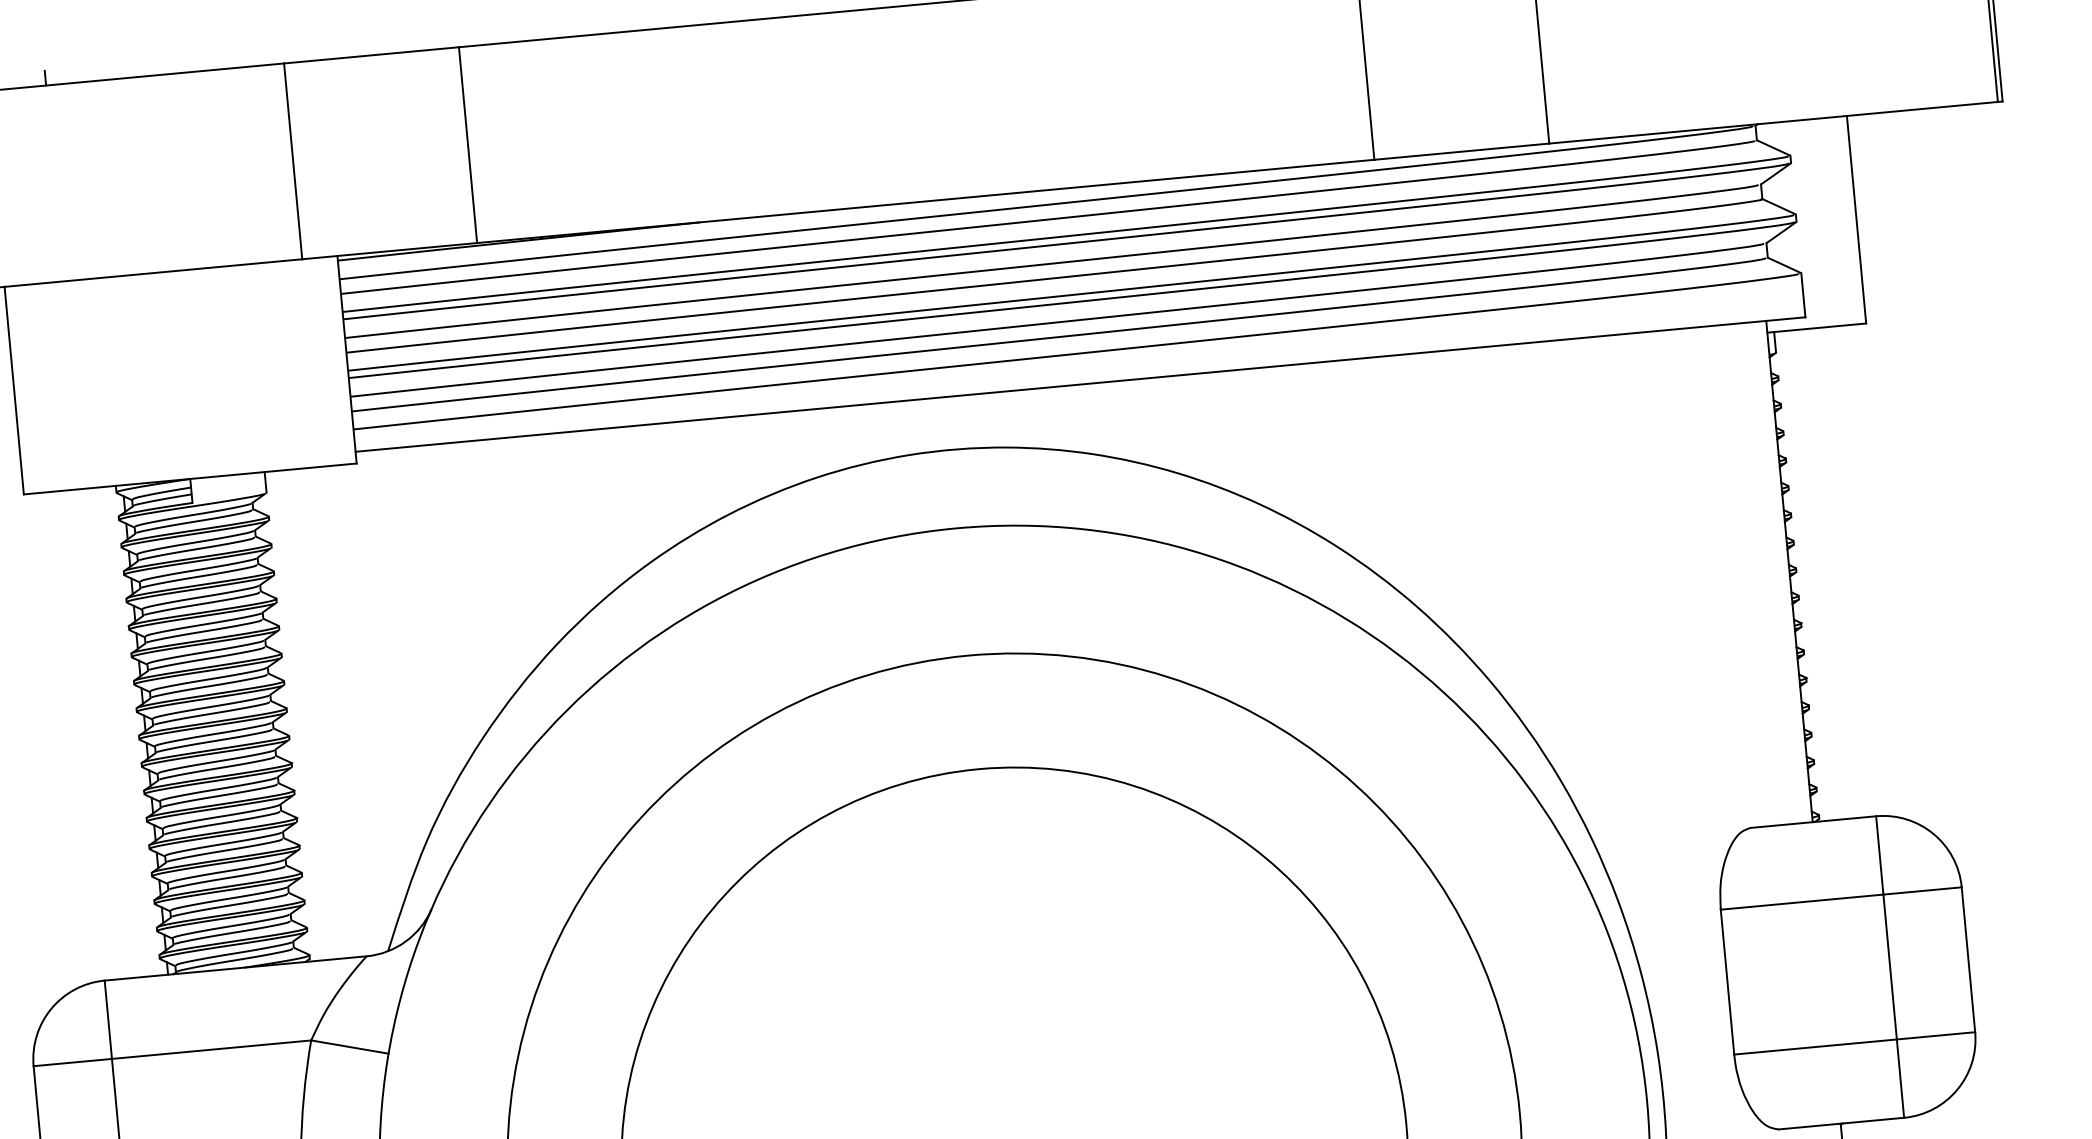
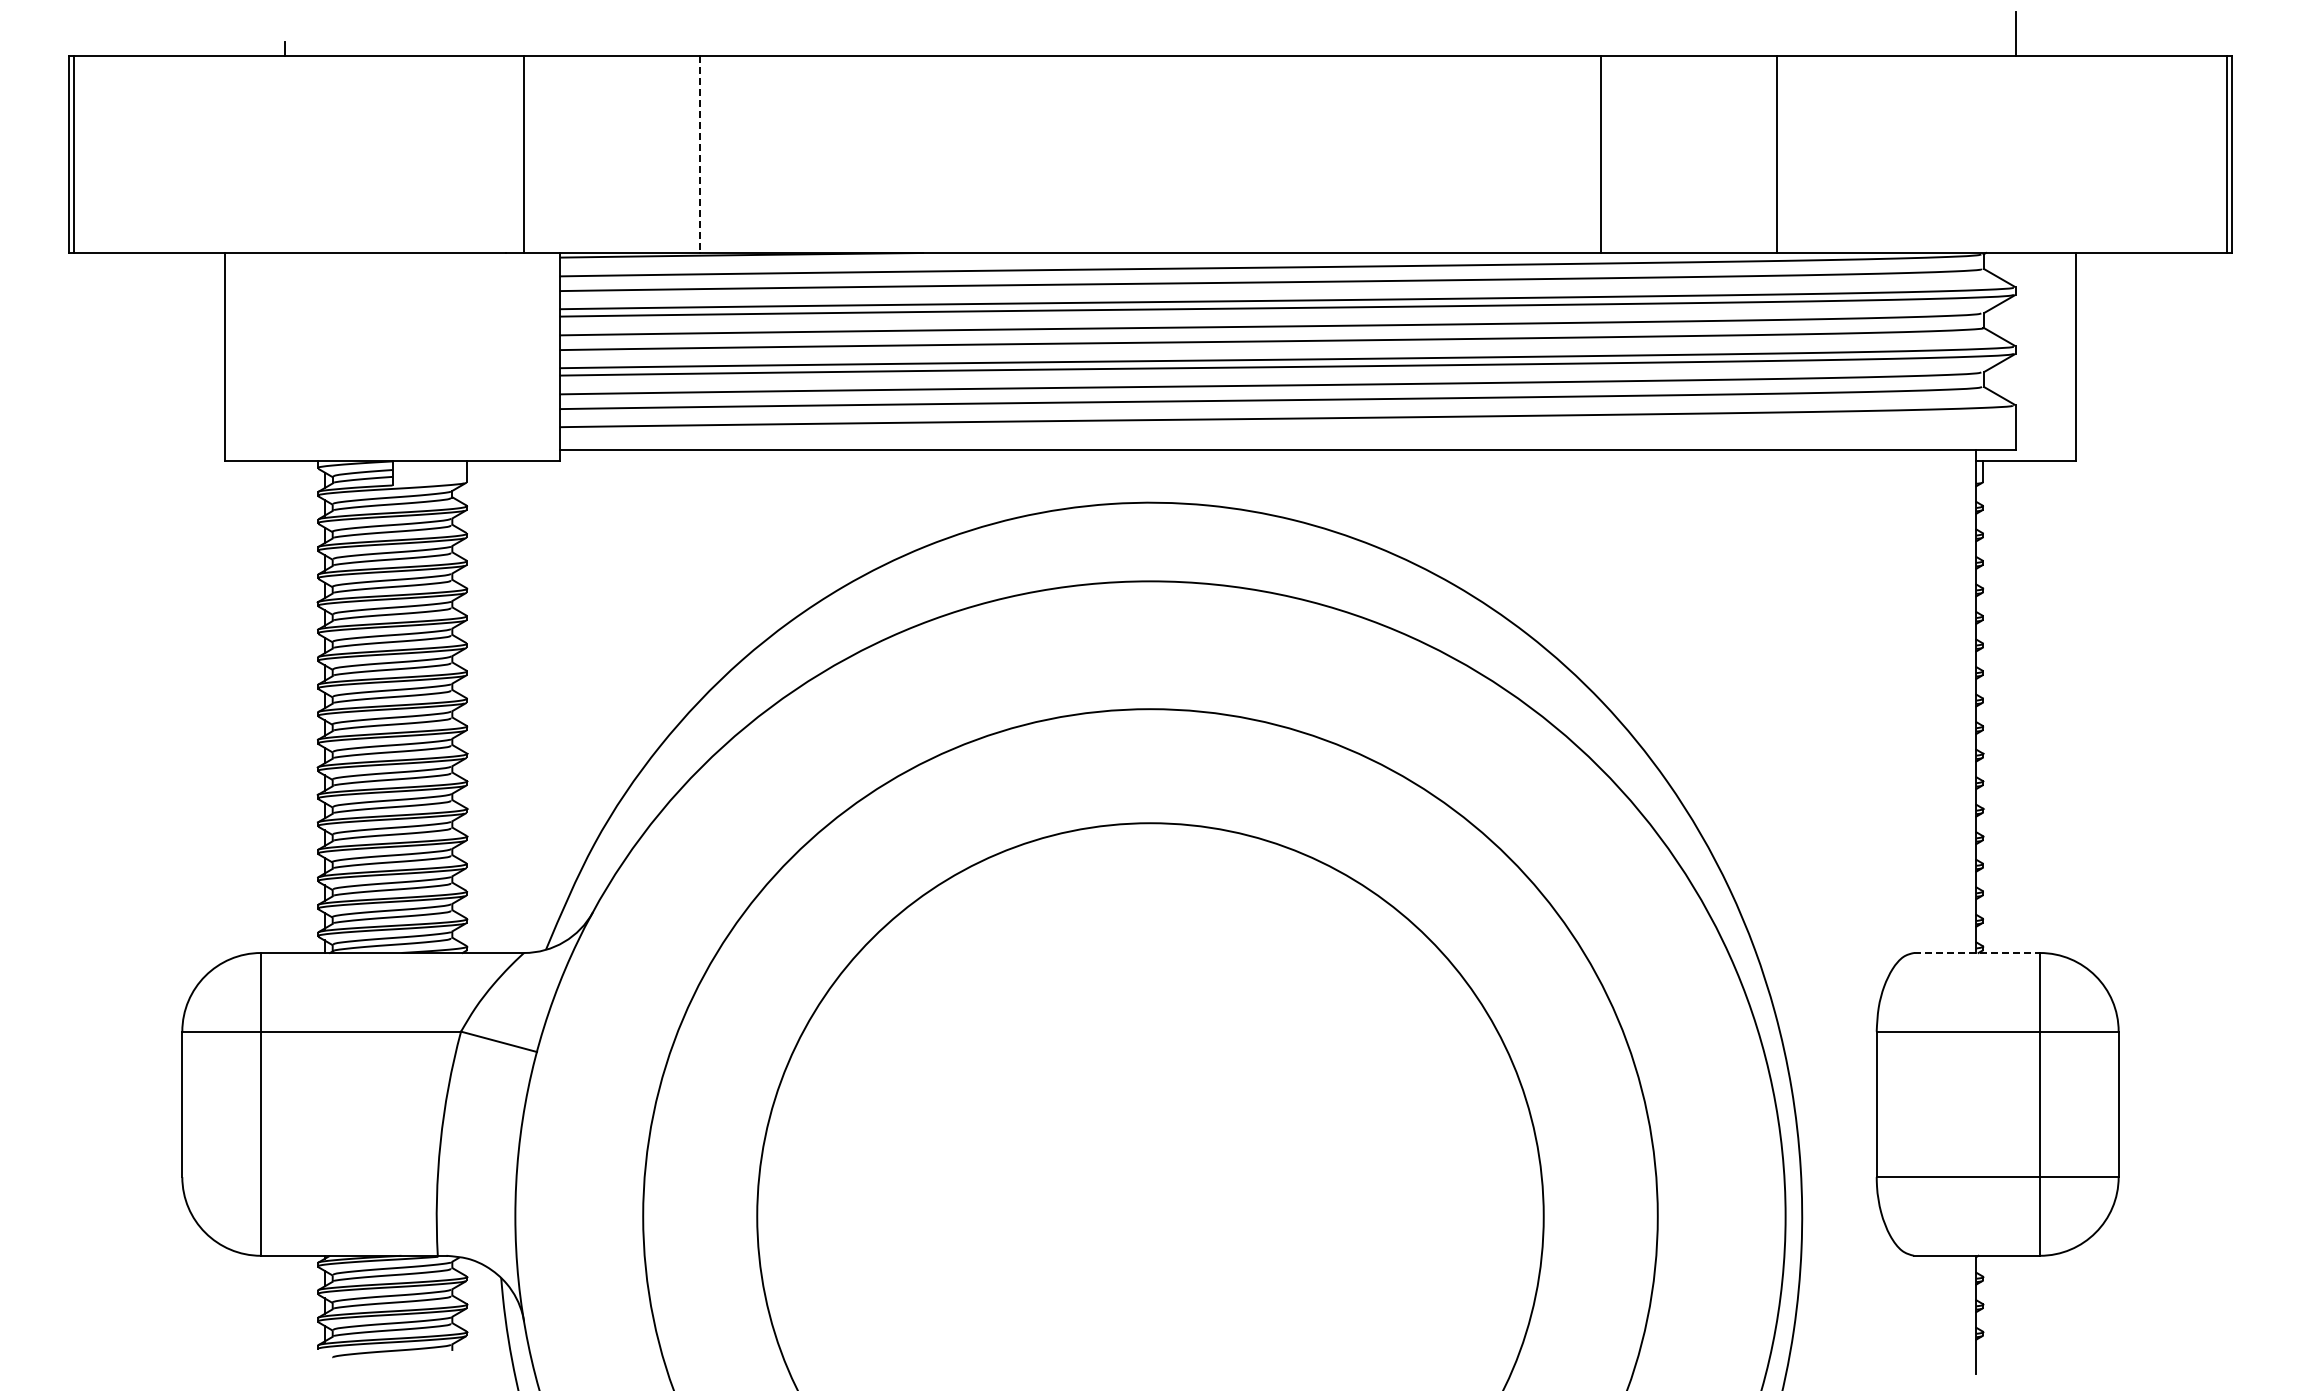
line: (467, 146) -> (699, 155), solid -> dashed
line: (1813, 821) -> (1977, 952), solid -> dashed

